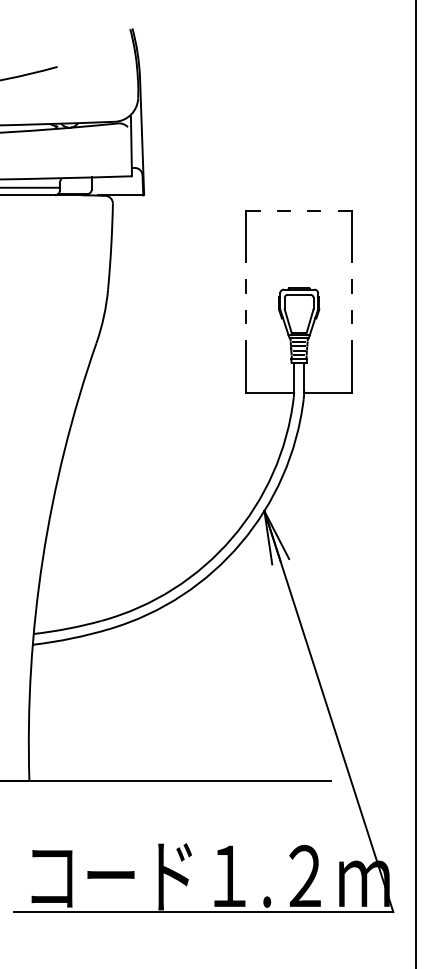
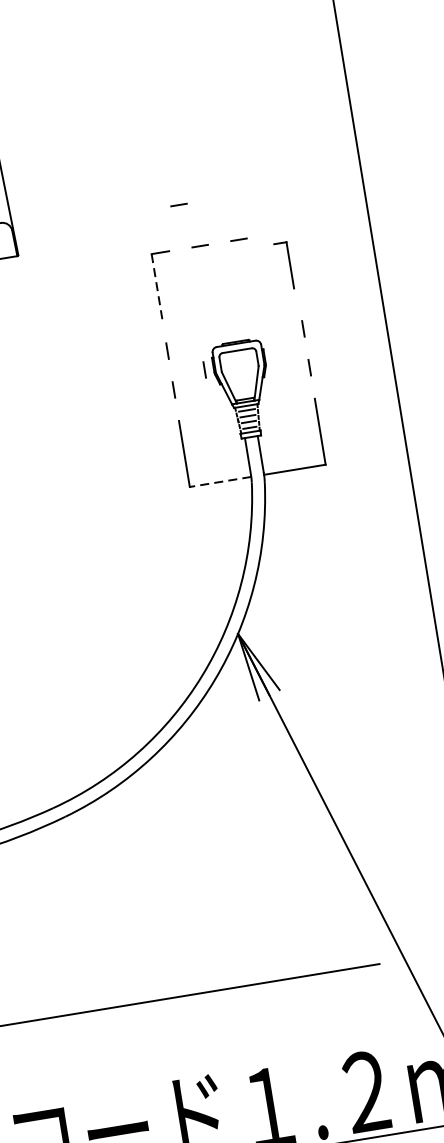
line: (272, 176) -> (178, 205), added
line: (245, 236) -> (156, 287), solid -> dashed
part: (345, 236) -> (284, 266), size x0.7
line: (271, 305) -> (204, 369), added
line: (269, 392) -> (219, 481), solid -> dashed

